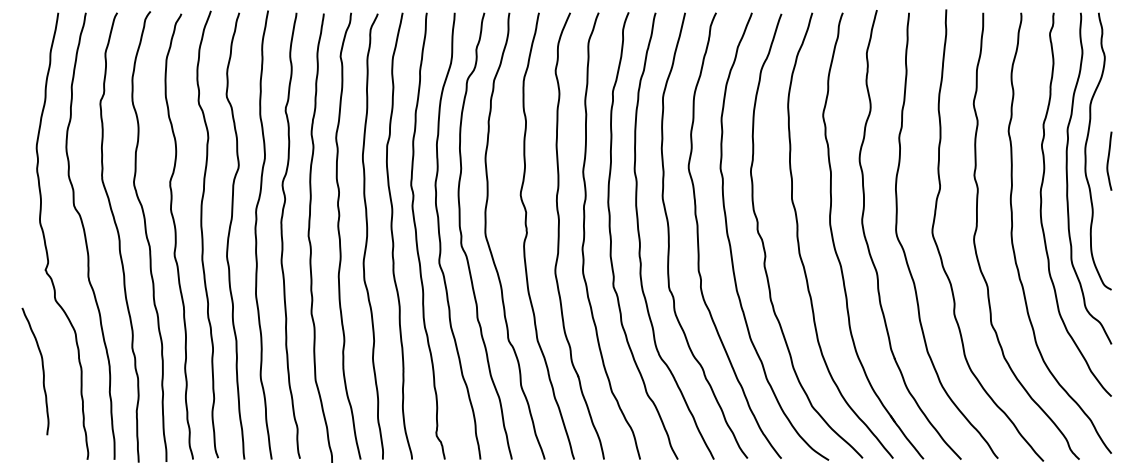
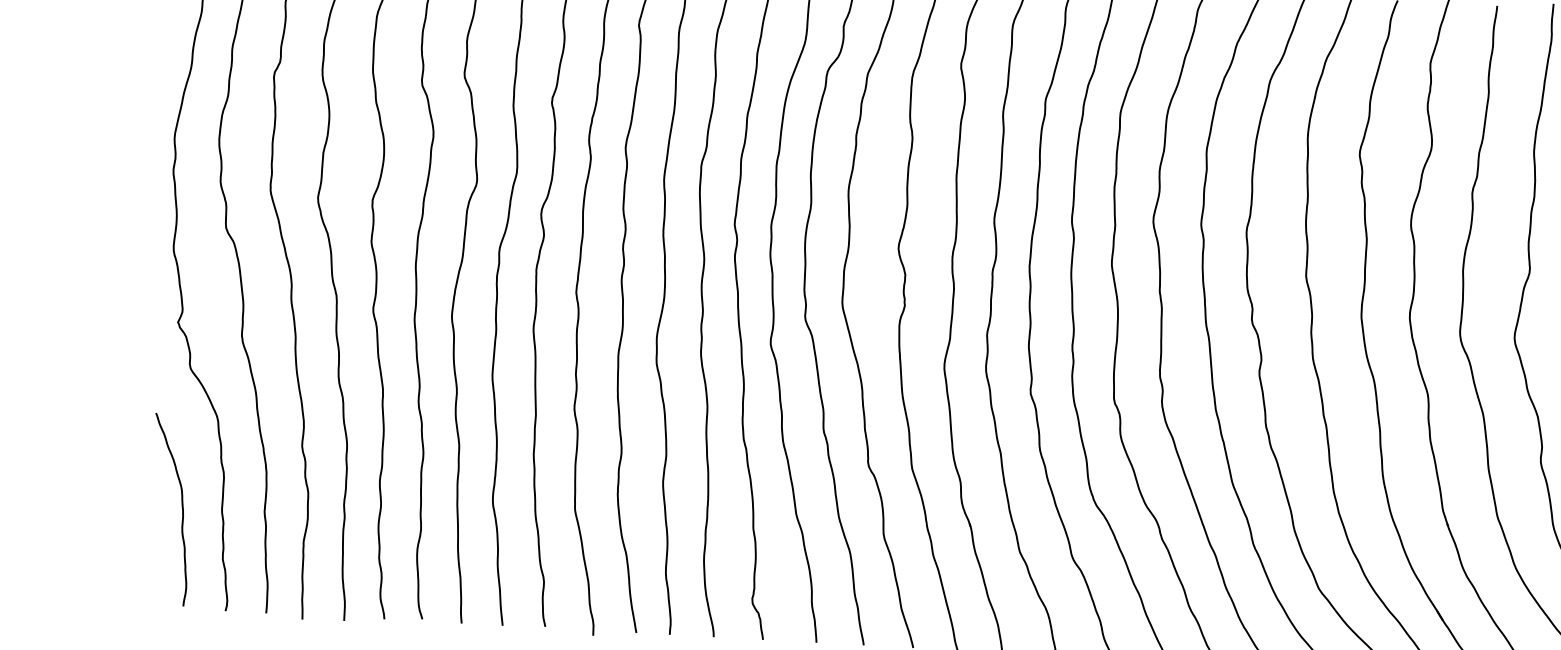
curve: (42, 371) -> (181, 510), moved

